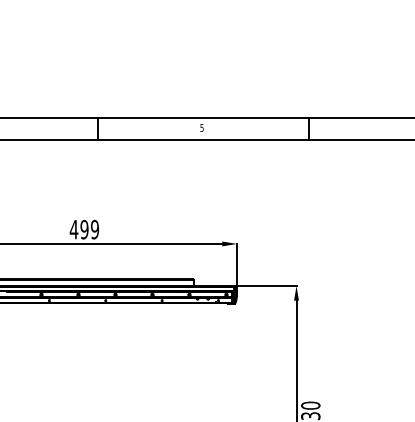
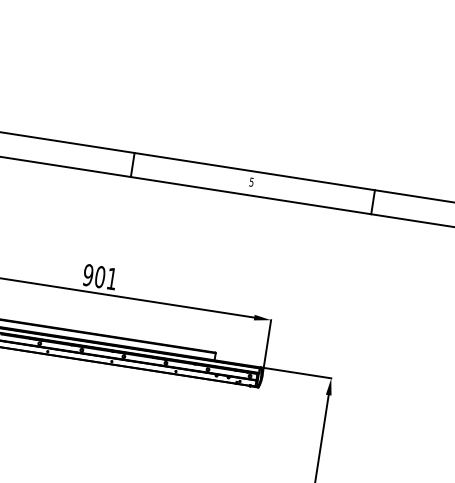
text: (84, 229) -> (100, 276), 499 -> 901

